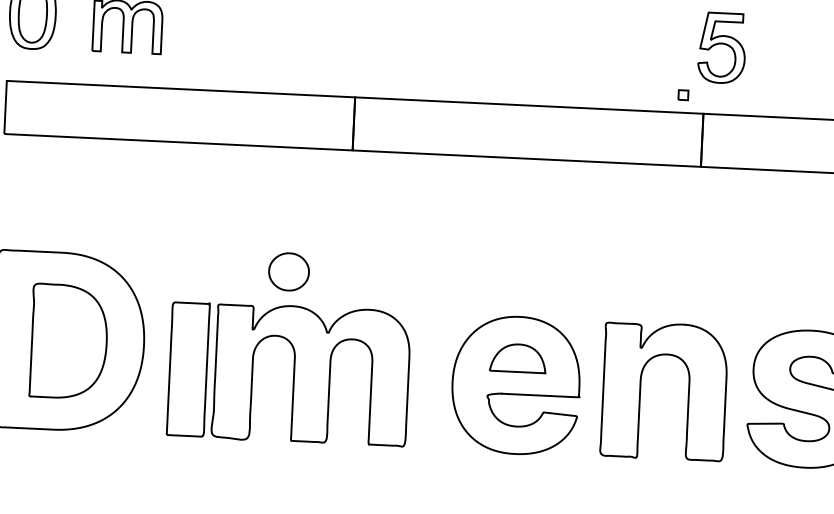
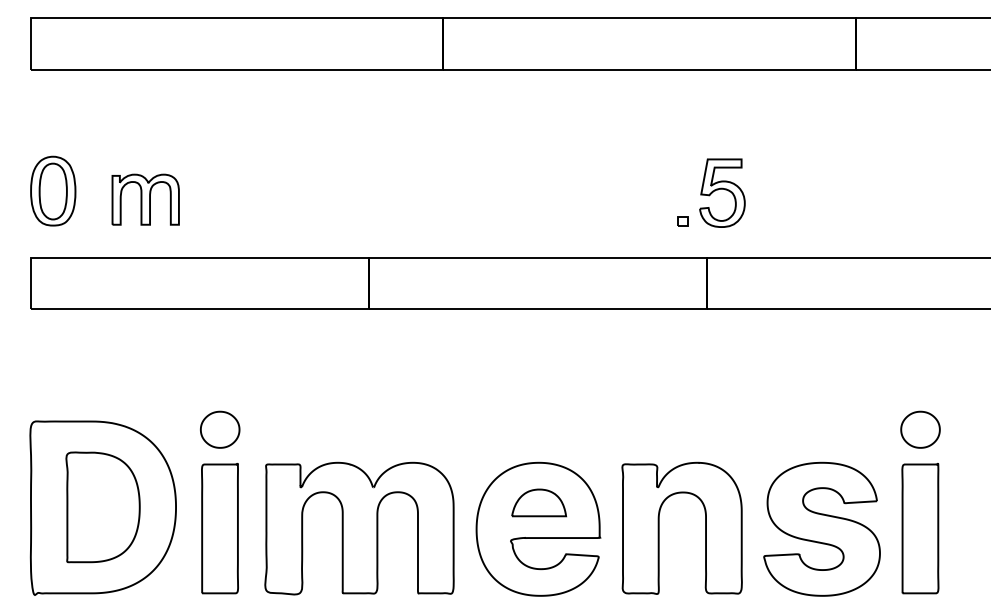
part: (682, 95) -> (682, 221), moved
part: (289, 271) -> (220, 429), moved
part: (311, 374) -> (359, 528), moved

